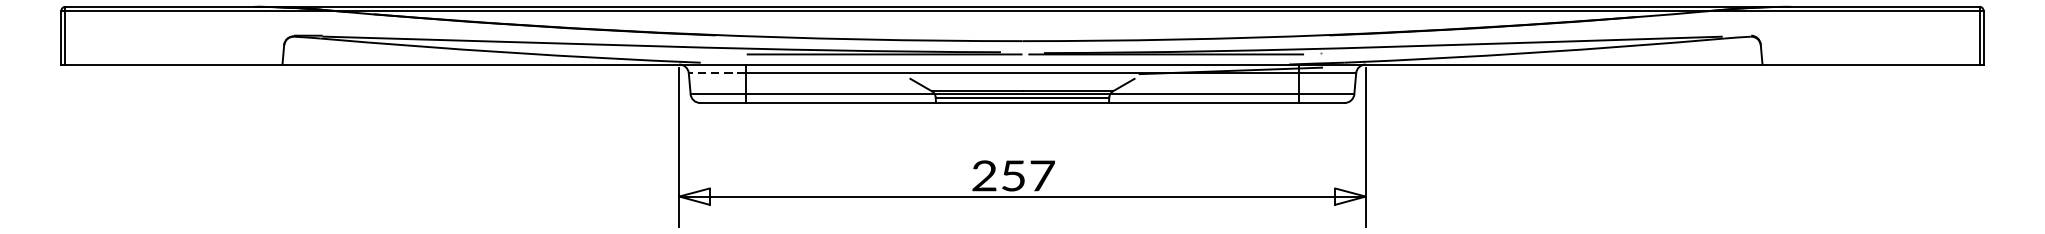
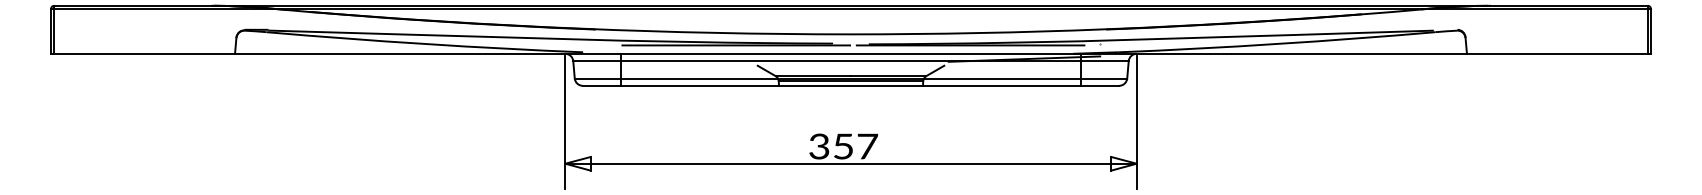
line: (716, 73) -> (596, 61), dashed -> solid
text: (984, 178) -> (819, 148), 257 -> 357

